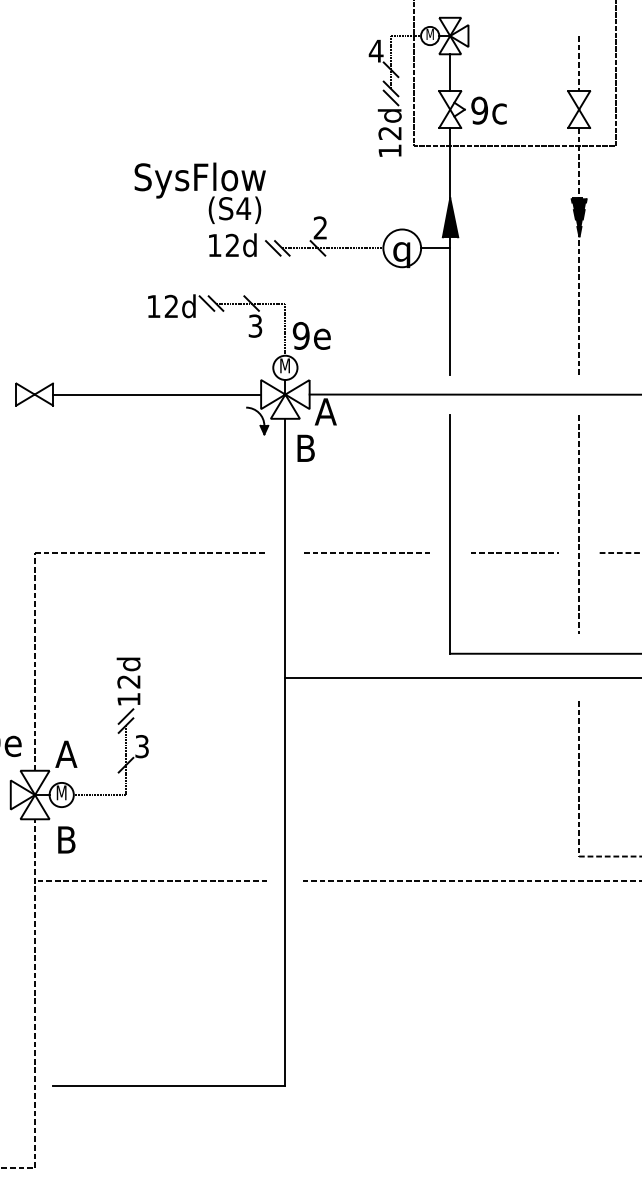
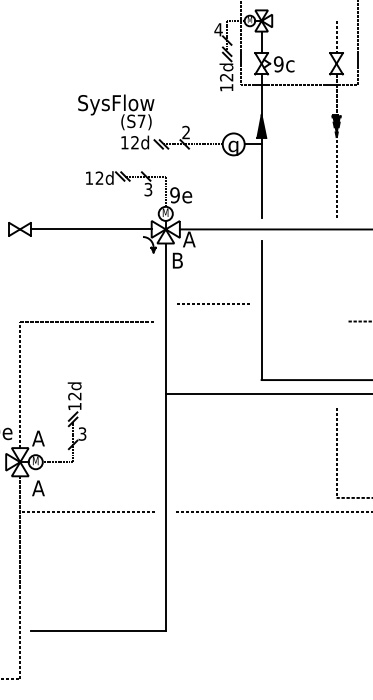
text: (243, 207) -> (141, 120), (S4) -> (S7)
line: (579, 523) -> (336, 304), removed
line: (367, 552) -> (213, 303), moved
line: (513, 552) -> (298, 321), removed
text: (66, 840) -> (38, 488), B -> A

